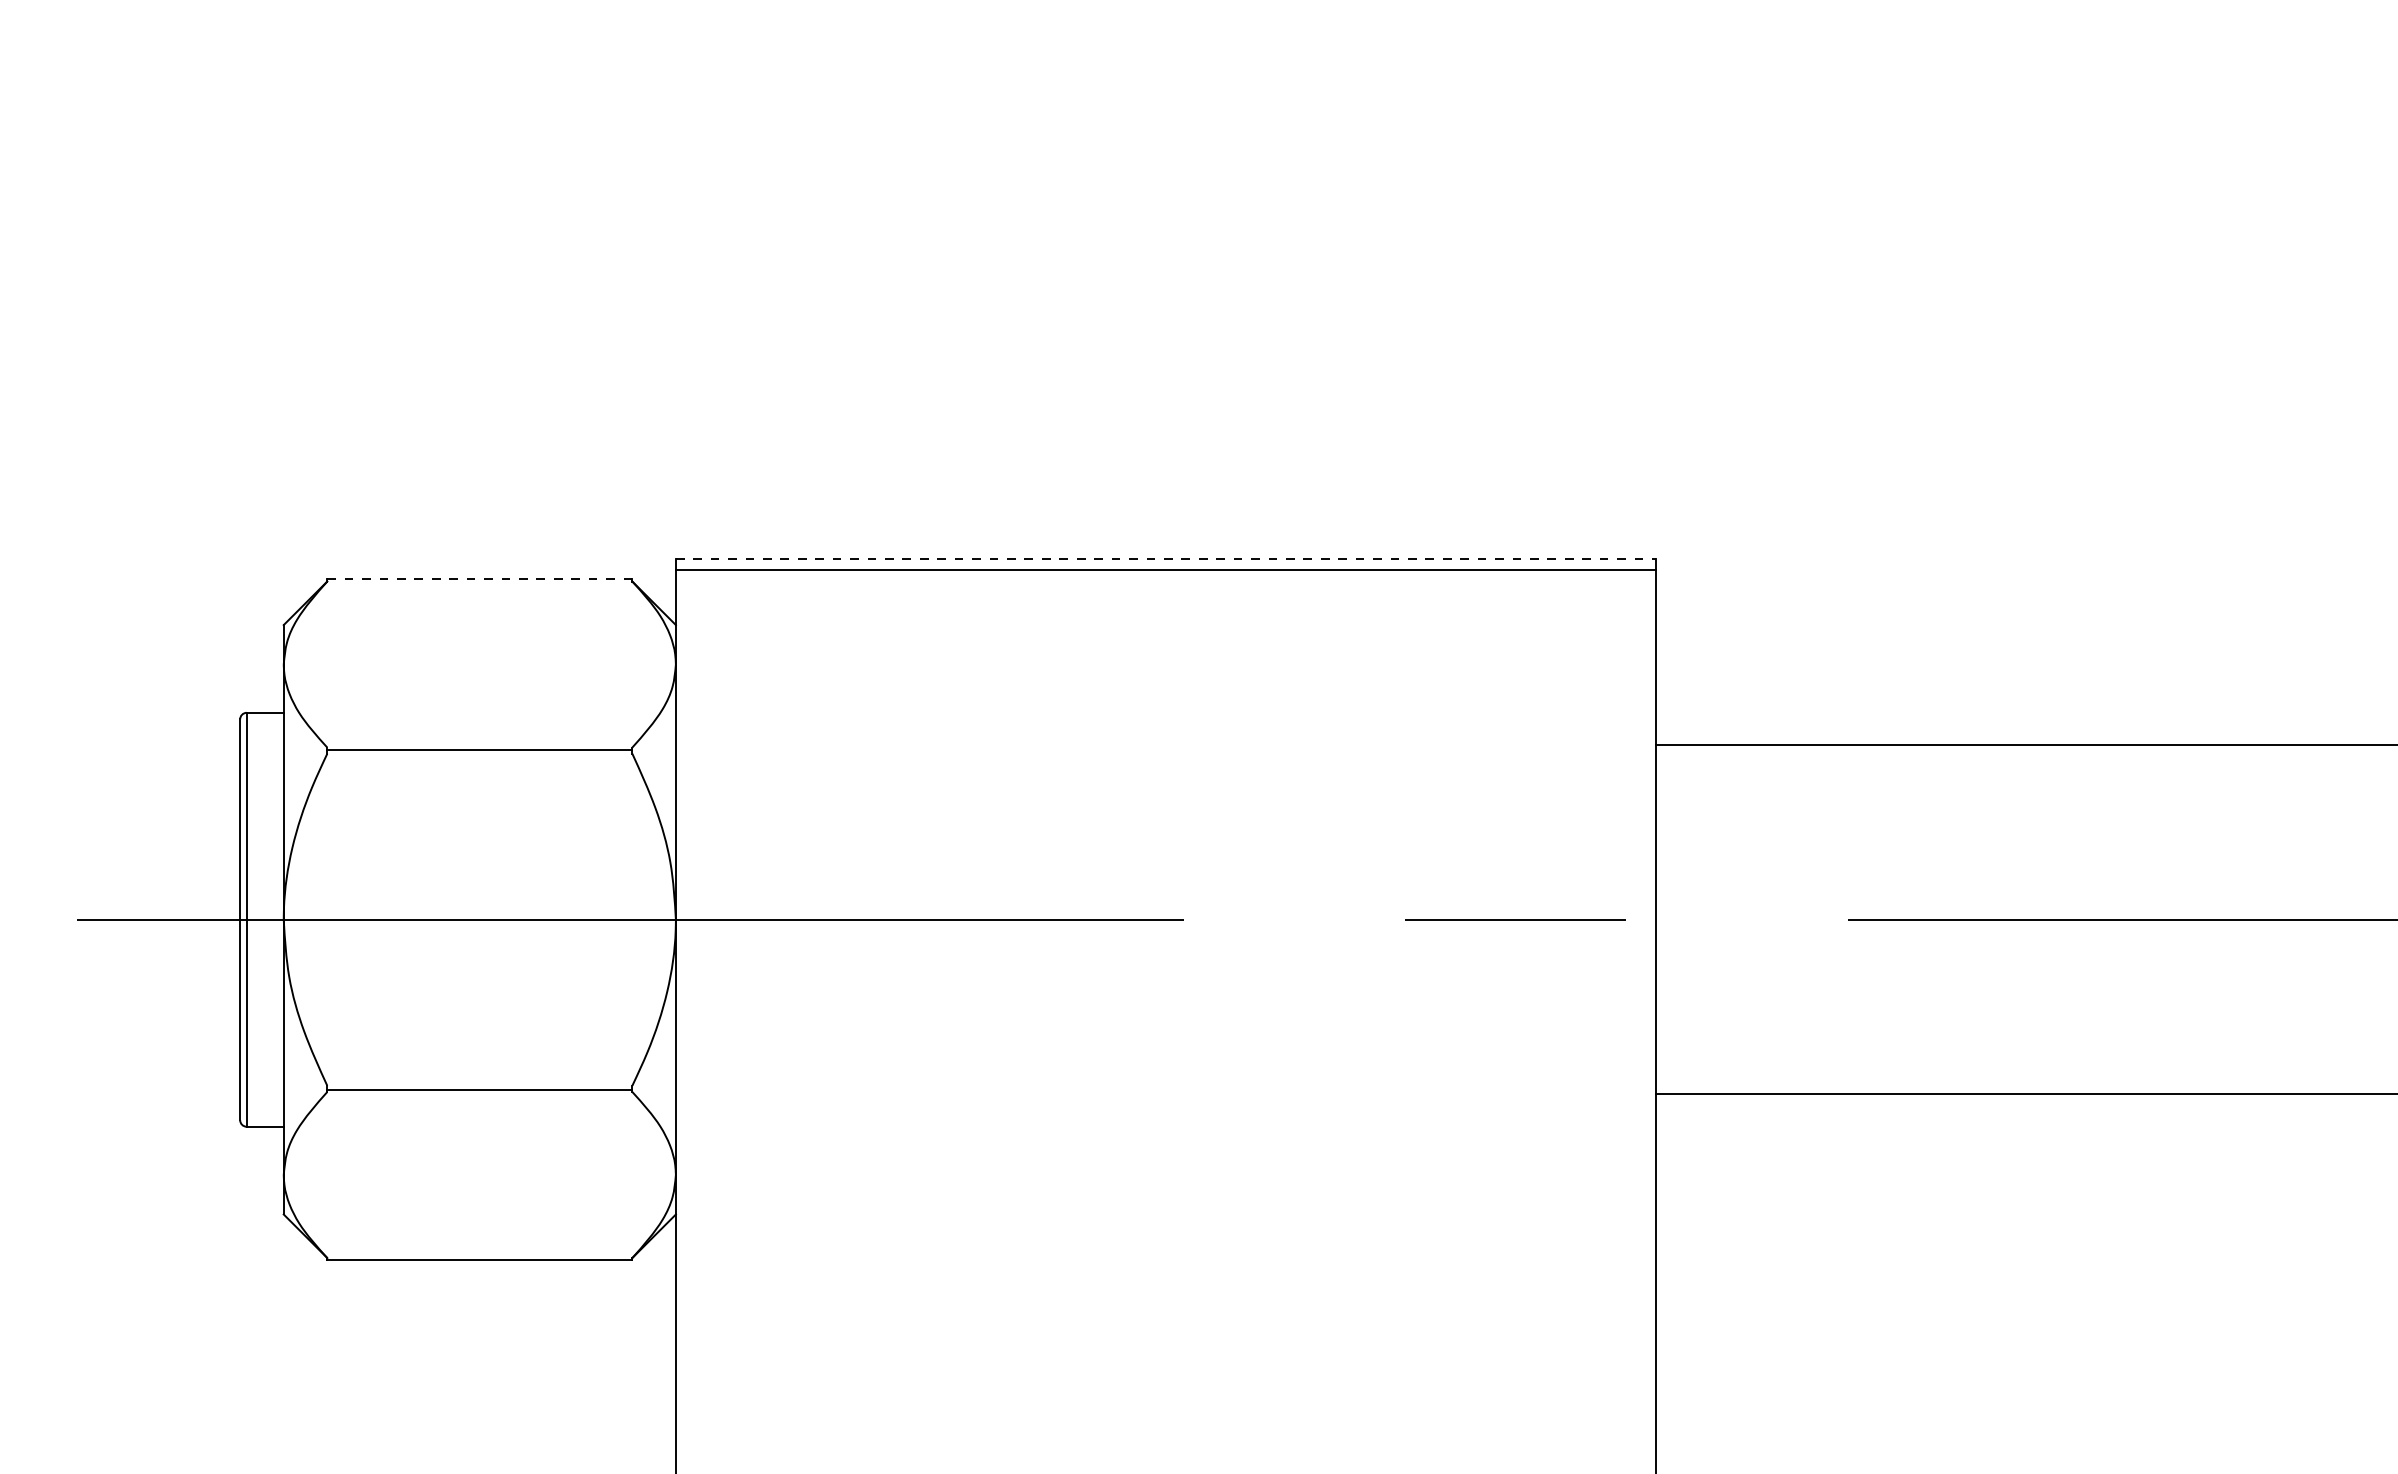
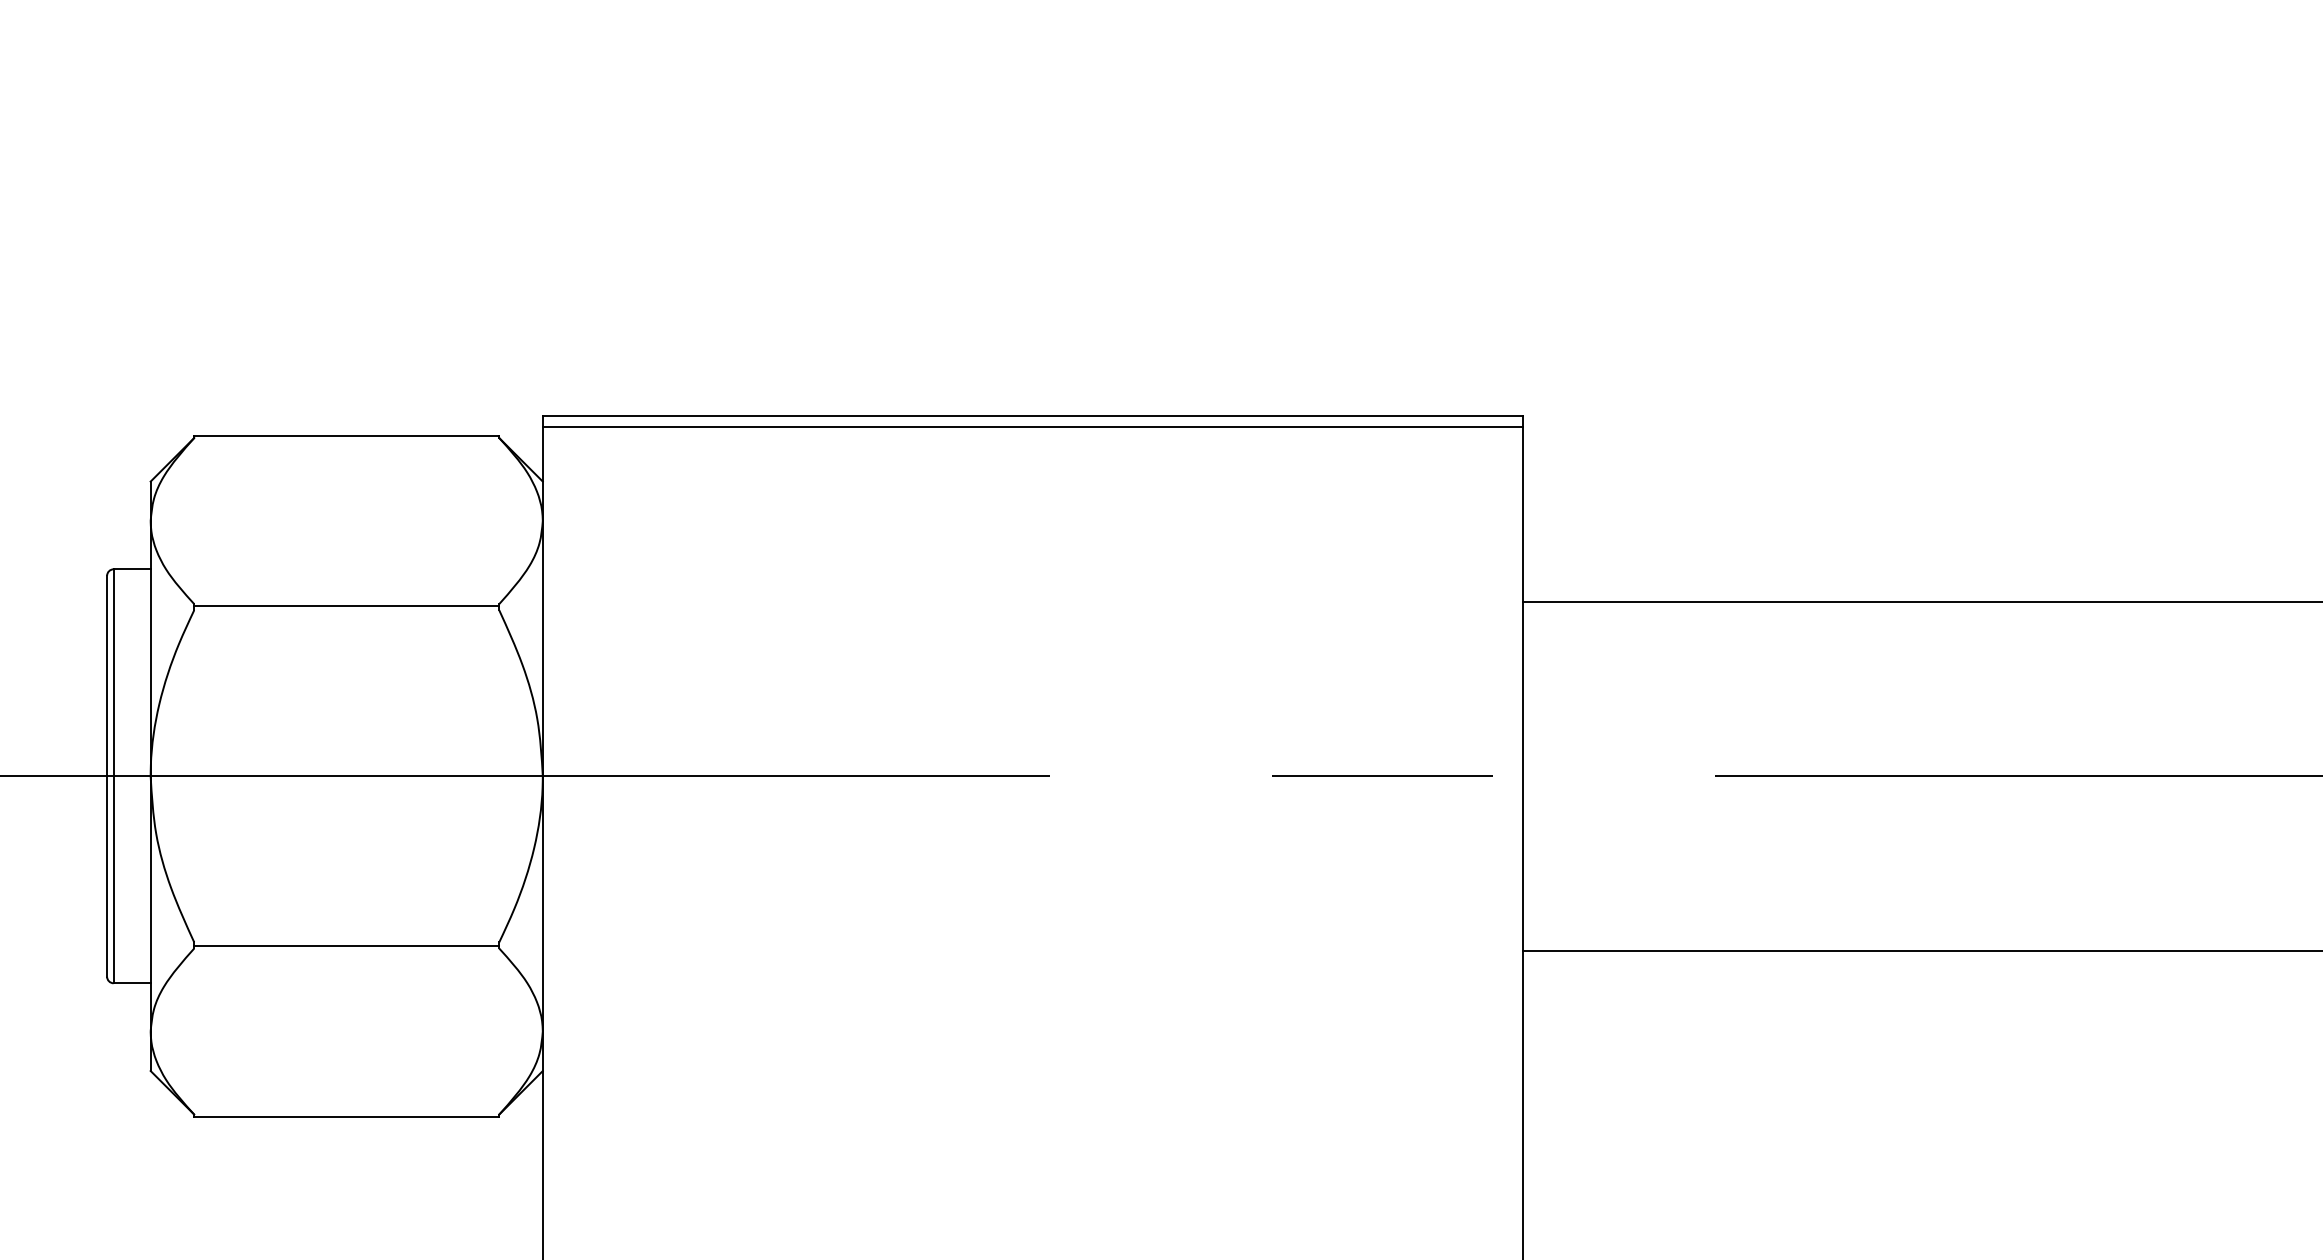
line: (1166, 559) -> (1033, 416), dashed -> solid
line: (479, 579) -> (346, 436), dashed -> solid

